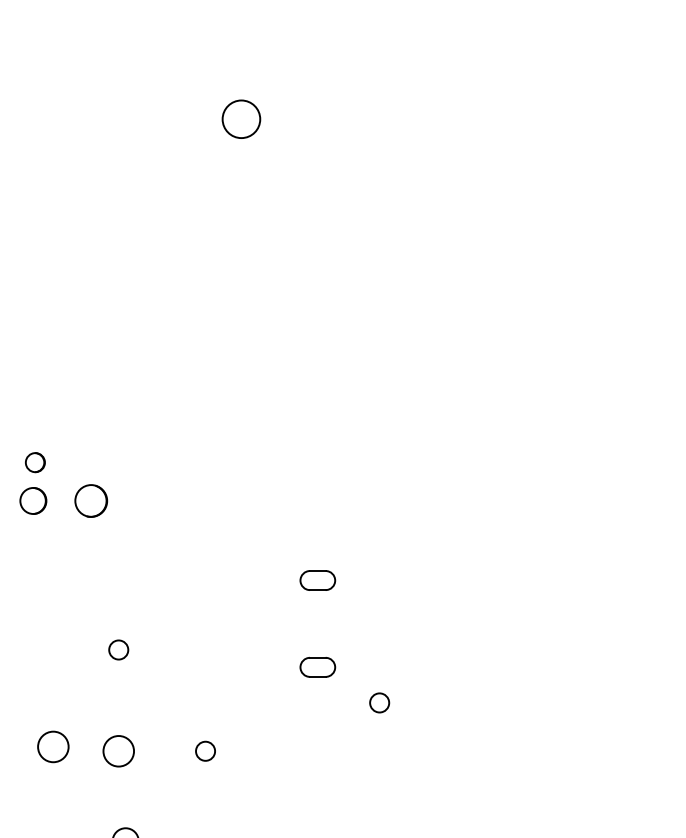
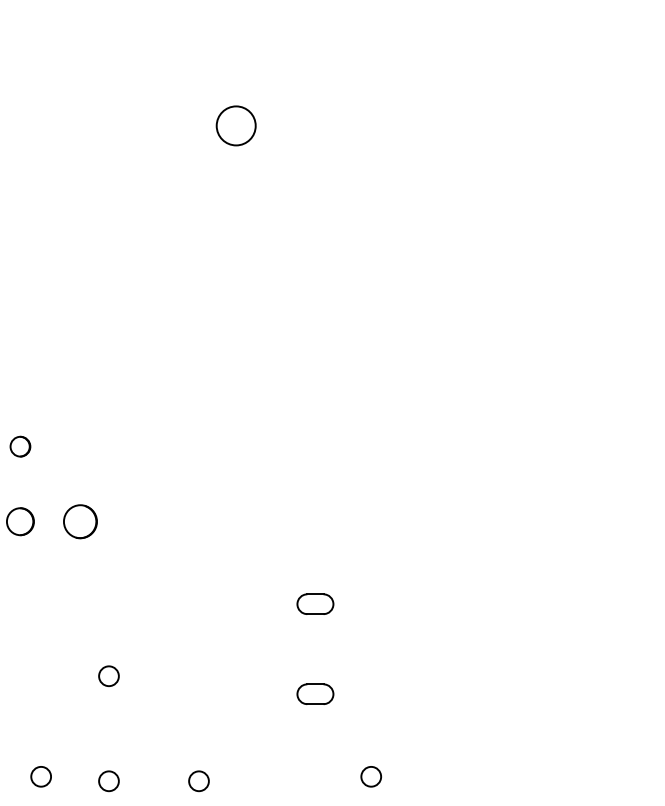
circle: (35, 462) -> (20, 446), moved
circle: (379, 702) -> (371, 776), moved
circle: (52, 746) -> (40, 776), size x0.62
circle: (118, 750) -> (108, 780), size x0.62

